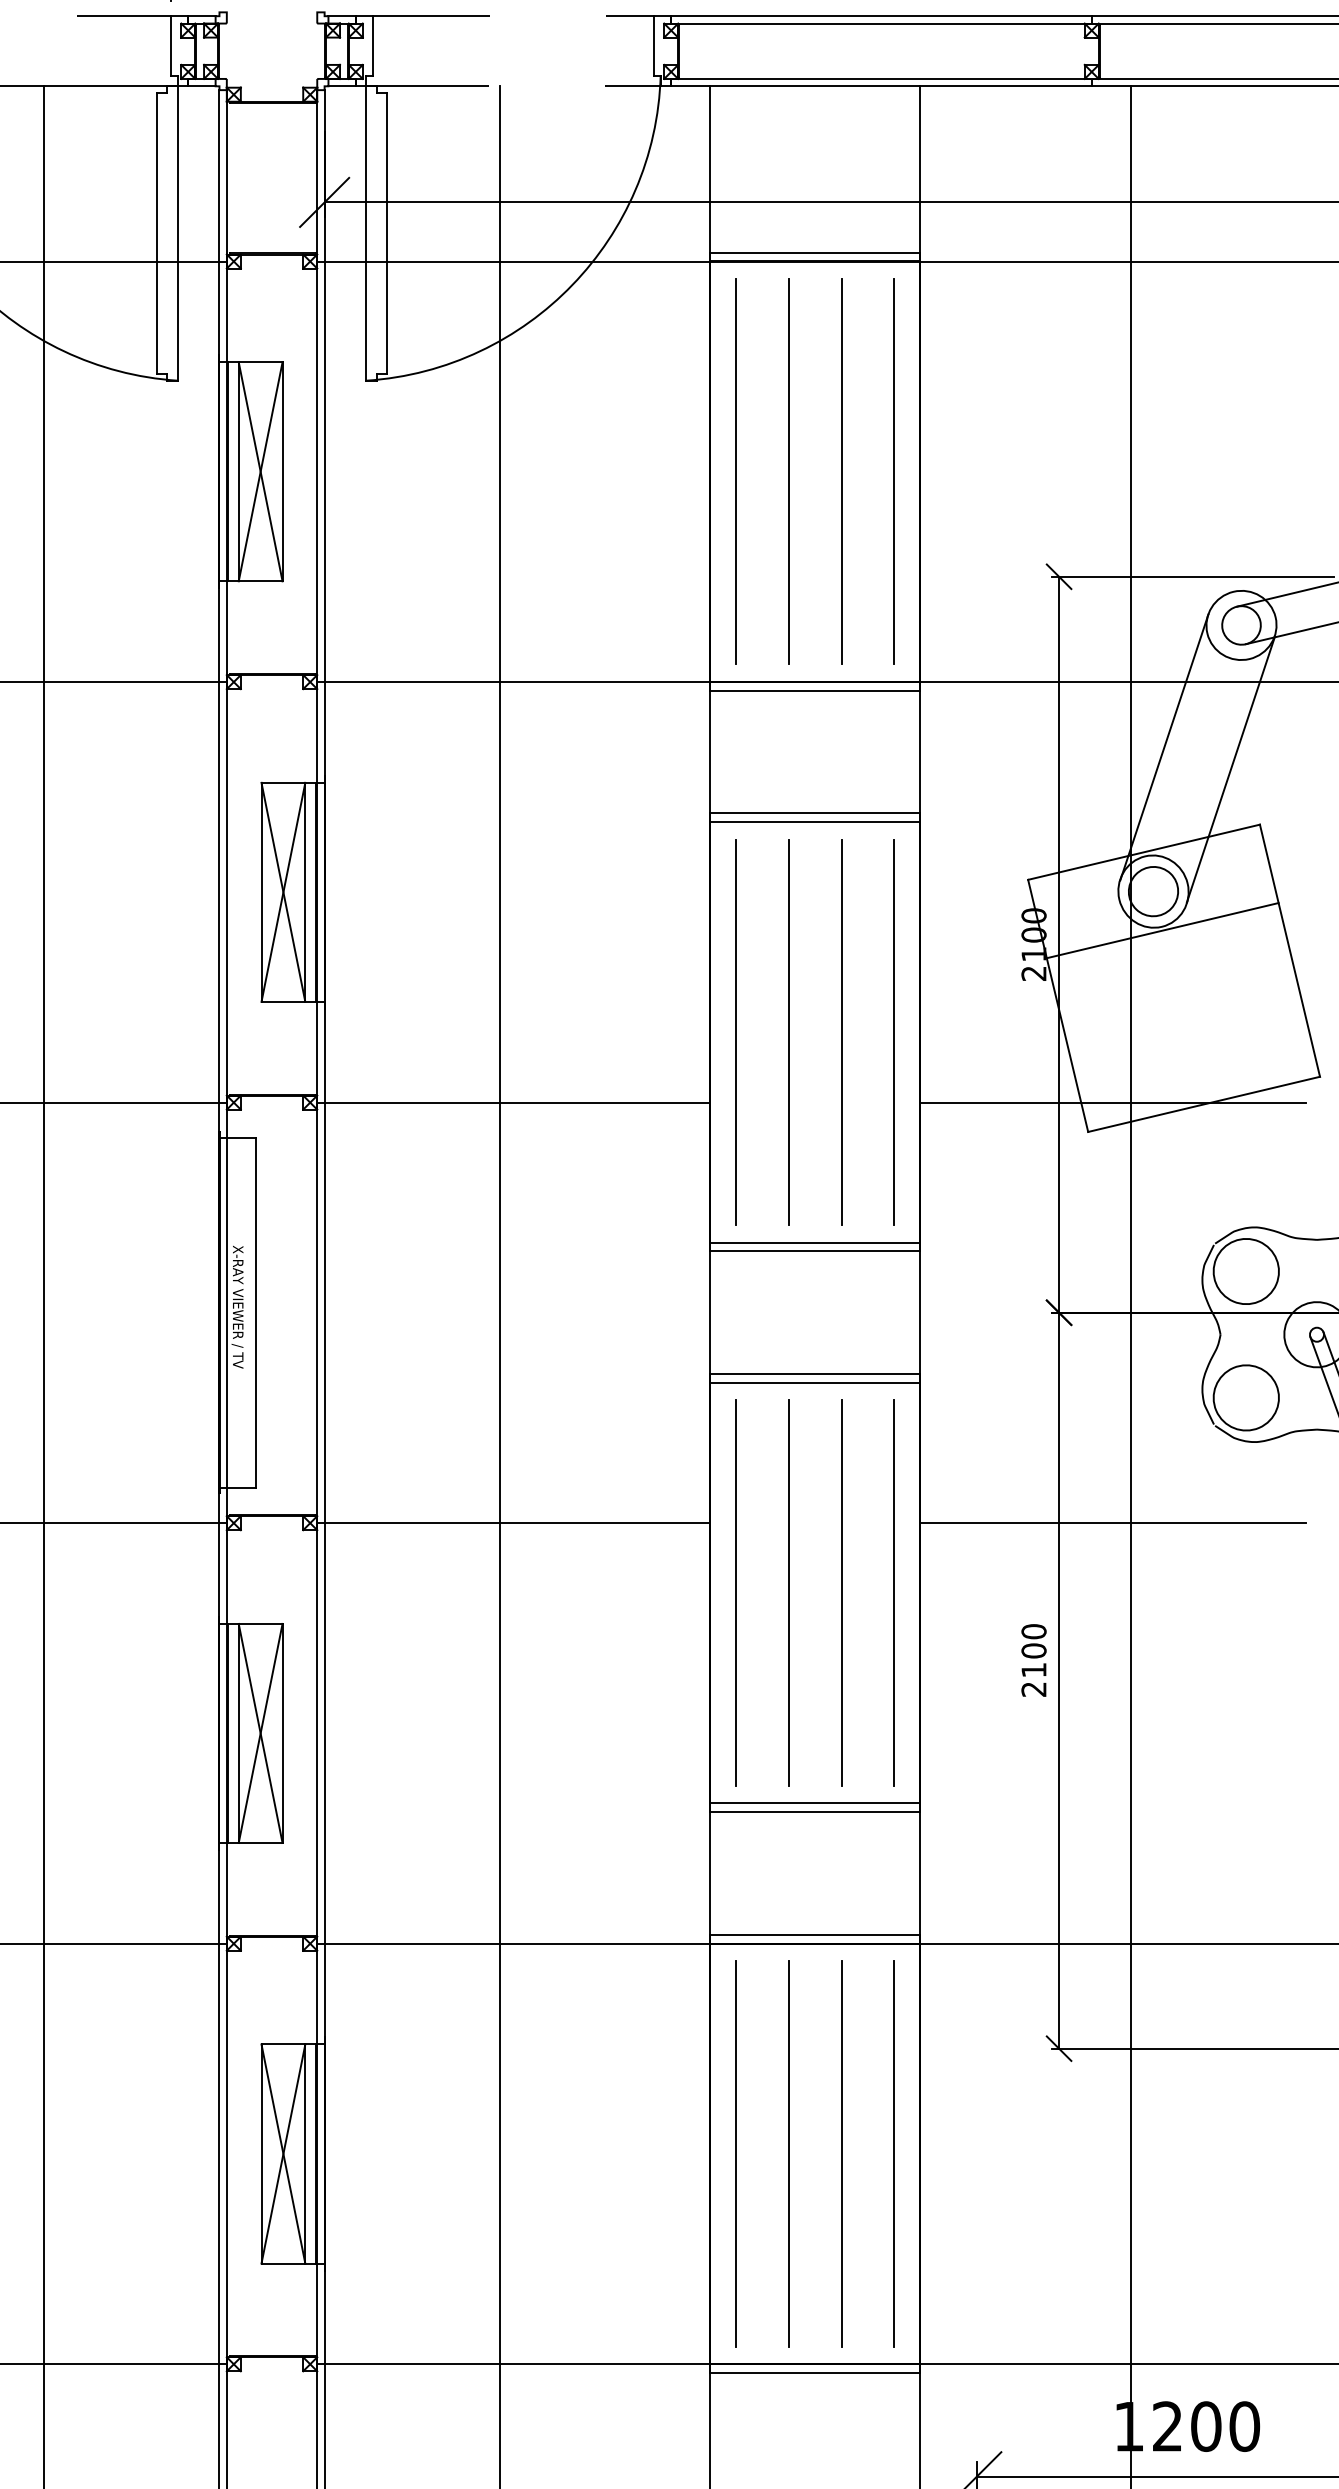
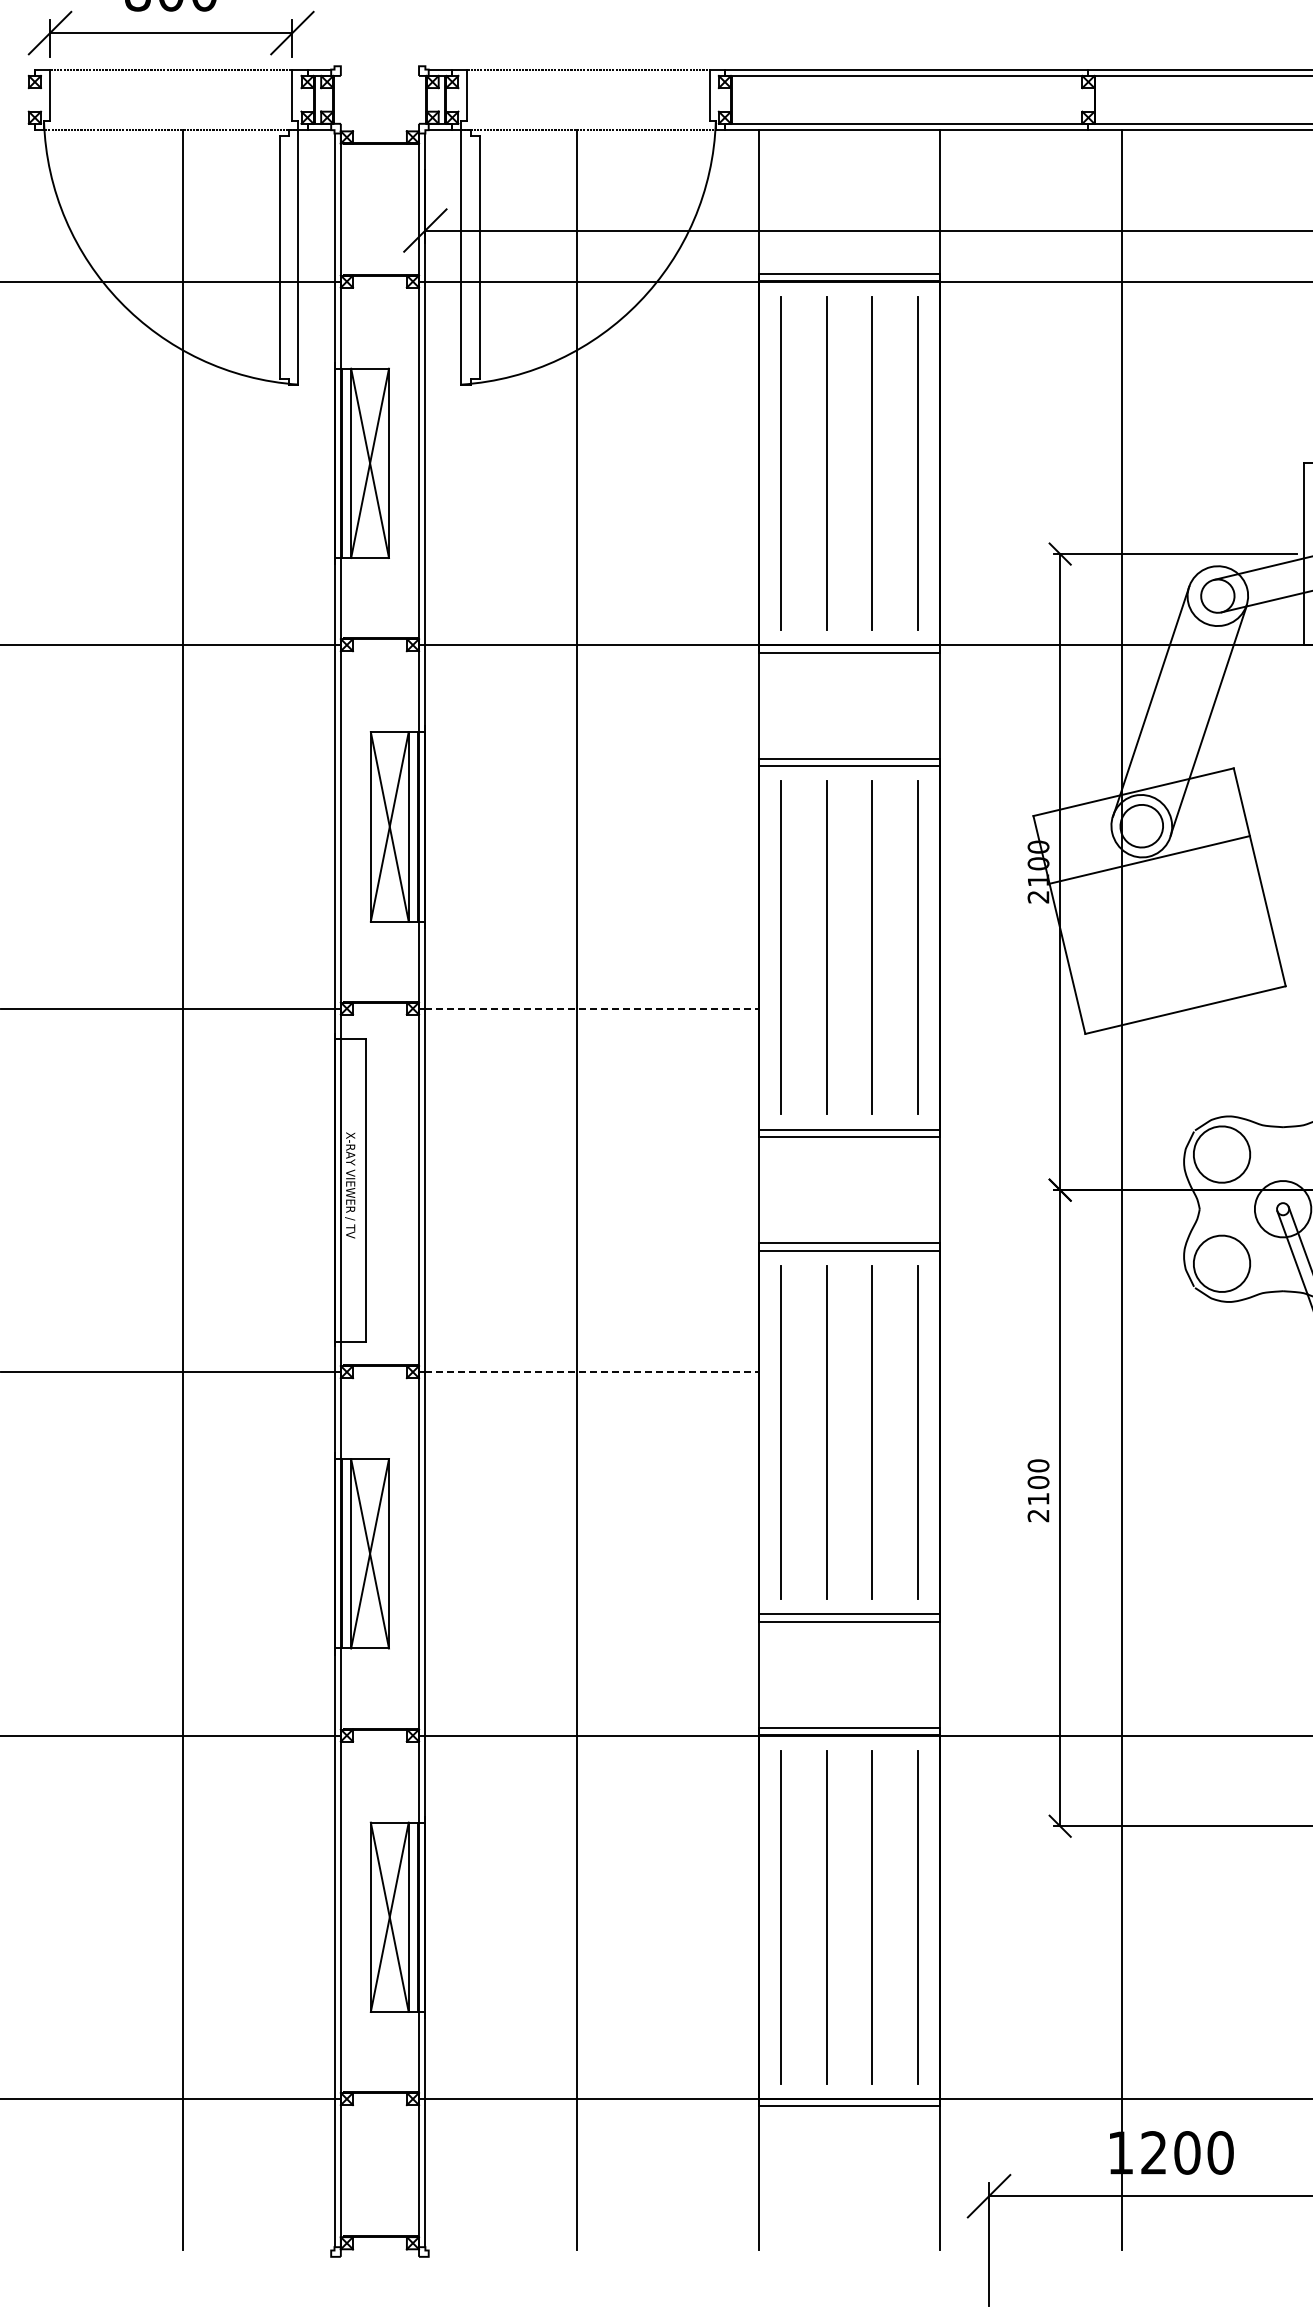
line: (516, 1102) -> (591, 1008), solid -> dashed
line: (1112, 1102) -> (1106, 1008), removed
line: (516, 1523) -> (591, 1372), solid -> dashed
line: (1112, 1523) -> (1106, 1372), removed

